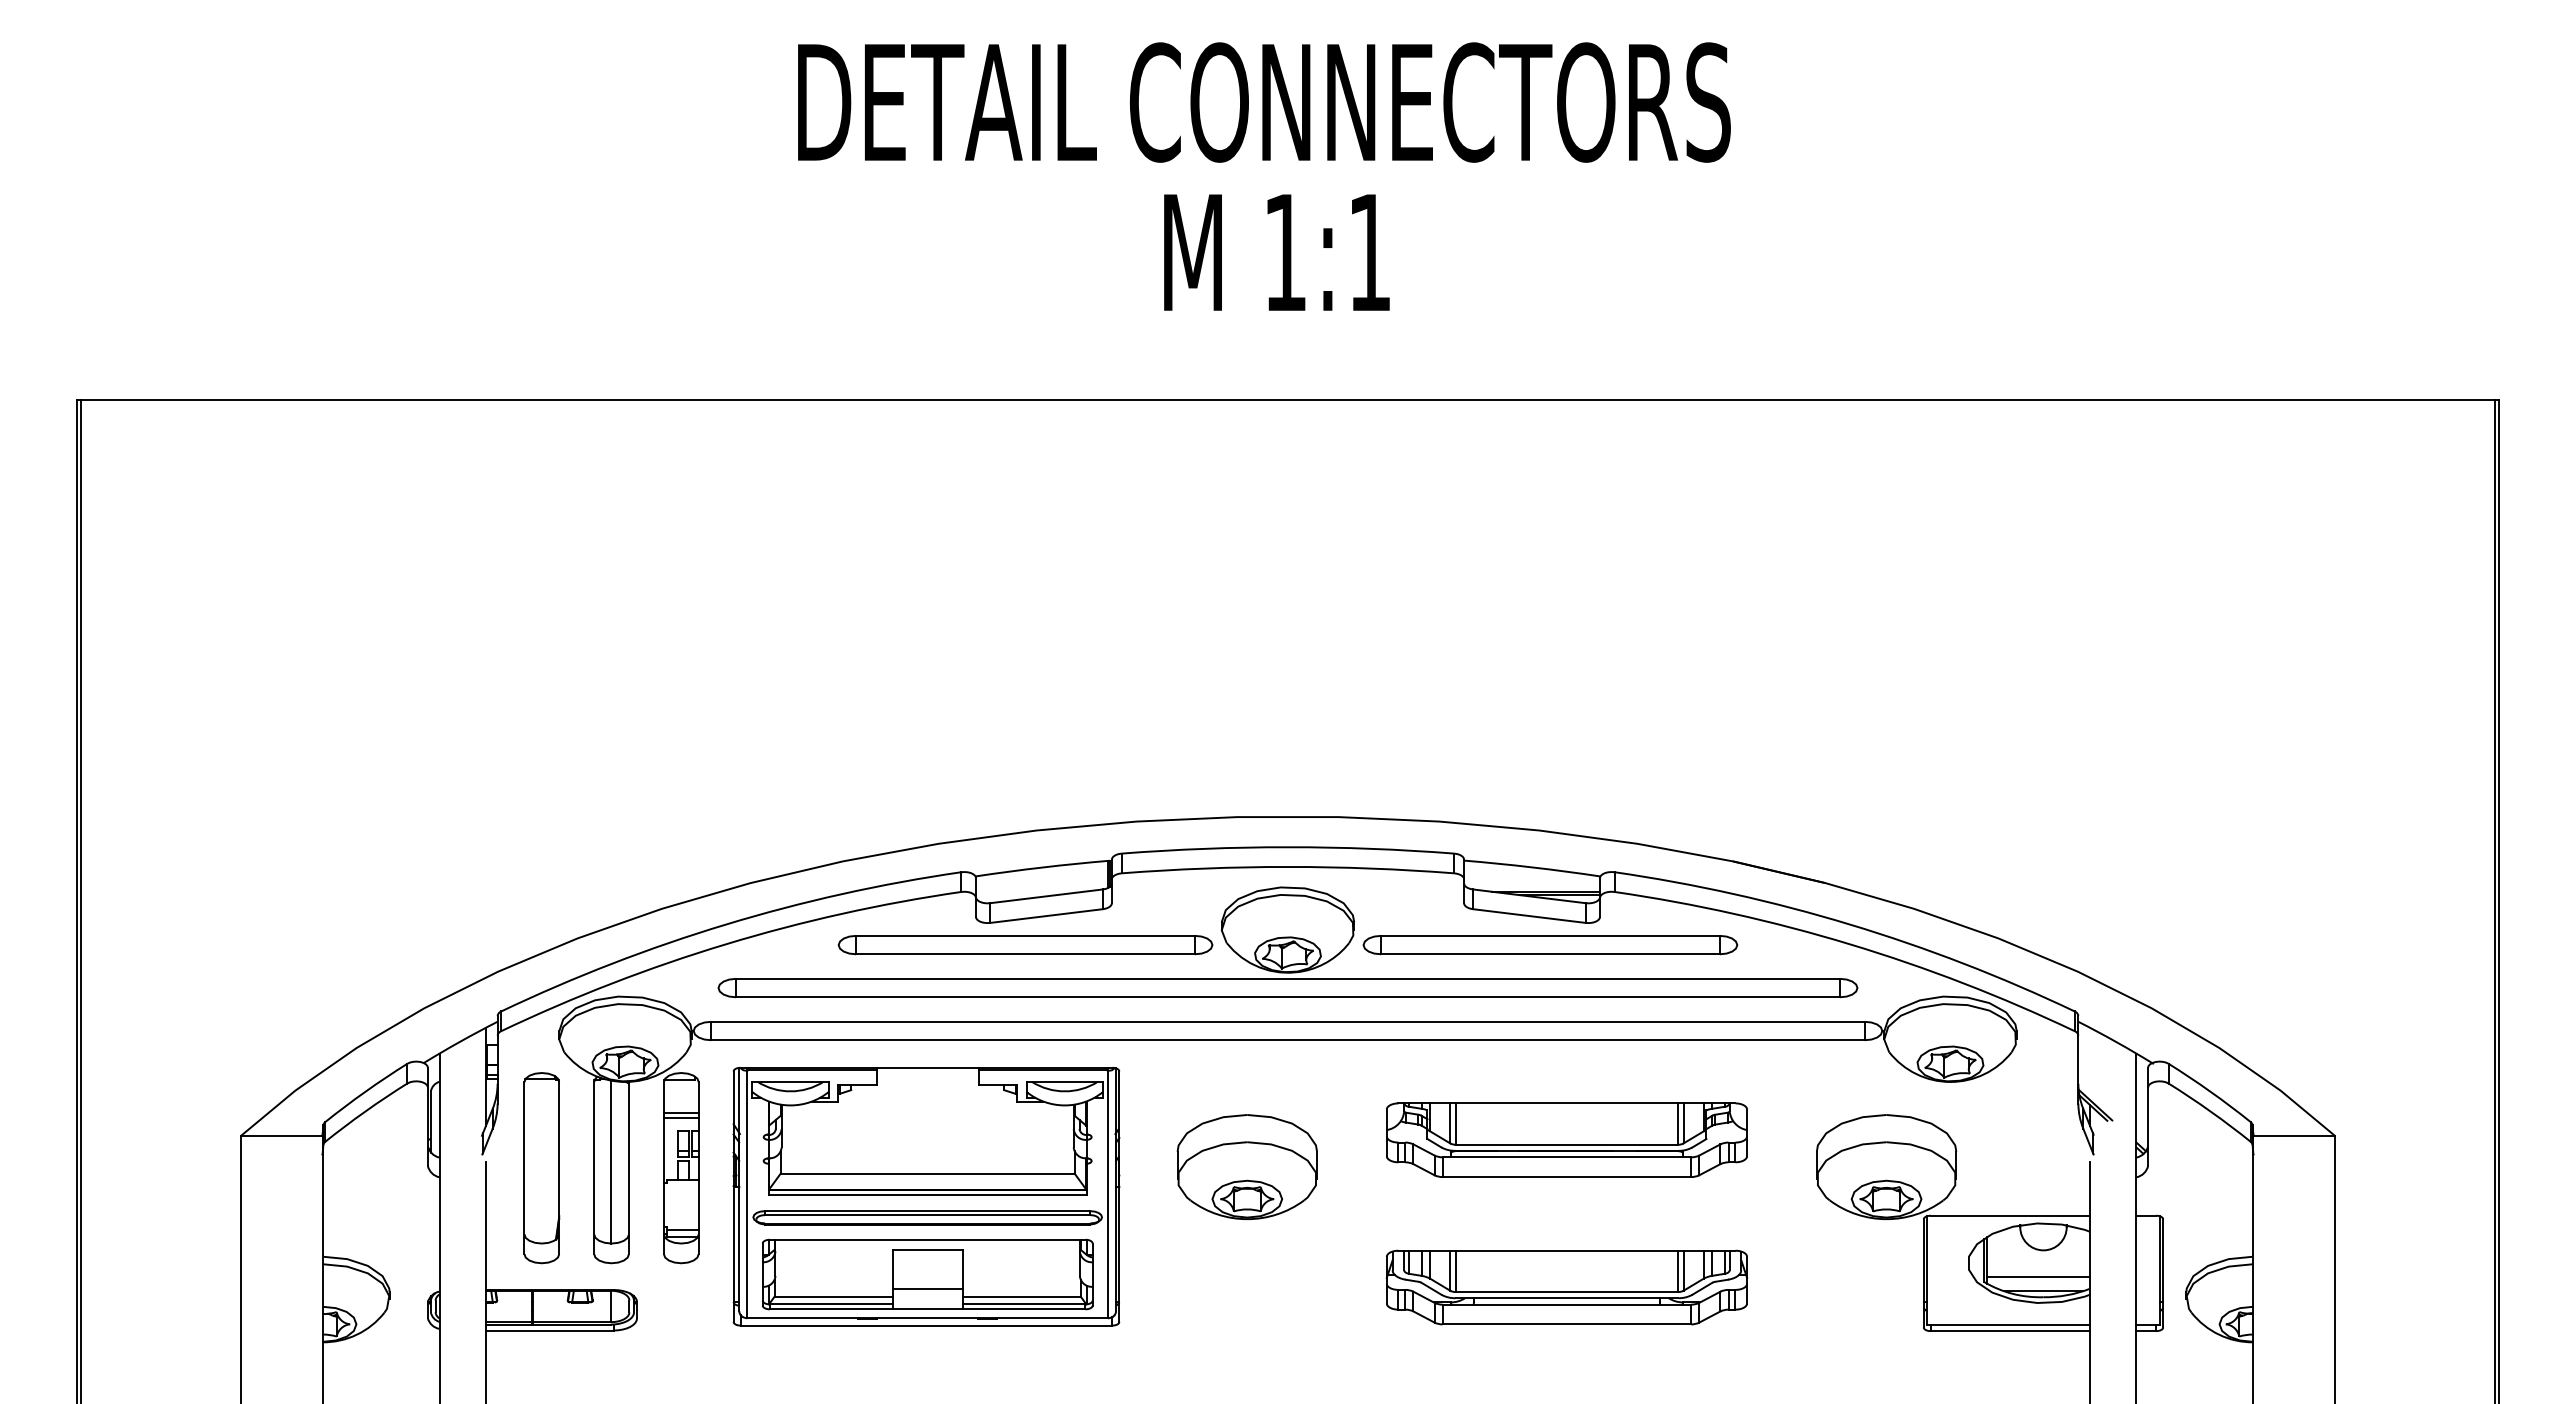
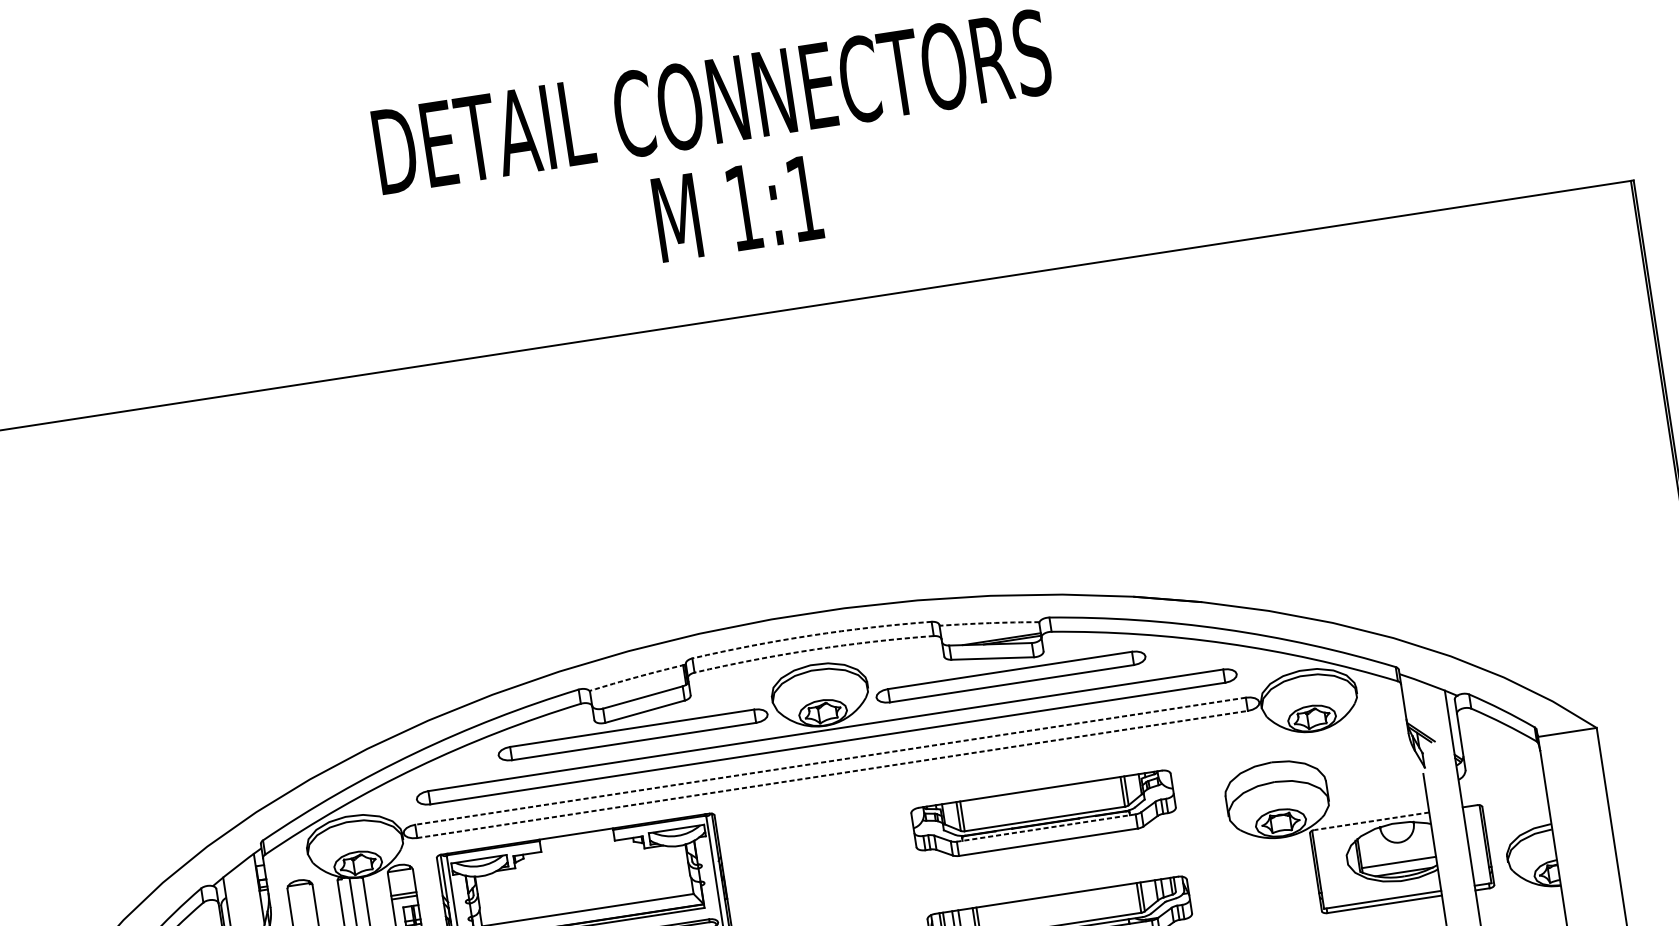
arc: (1288, 847) -> (811, 635), solid -> dashed
arc: (1288, 866) -> (813, 649), solid -> dashed
arc: (1042, 867) -> (636, 677), solid -> dashed
arc: (1532, 867) -> (989, 623), solid -> dashed
line: (1287, 1021) -> (830, 761), solid -> dashed
line: (1287, 1040) -> (832, 774), solid -> dashed
line: (1566, 1157) -> (1045, 828), solid -> dashed
part: (1246, 1166) -> (816, 869), removed
line: (2010, 1215) -> (1372, 821), solid -> dashed

